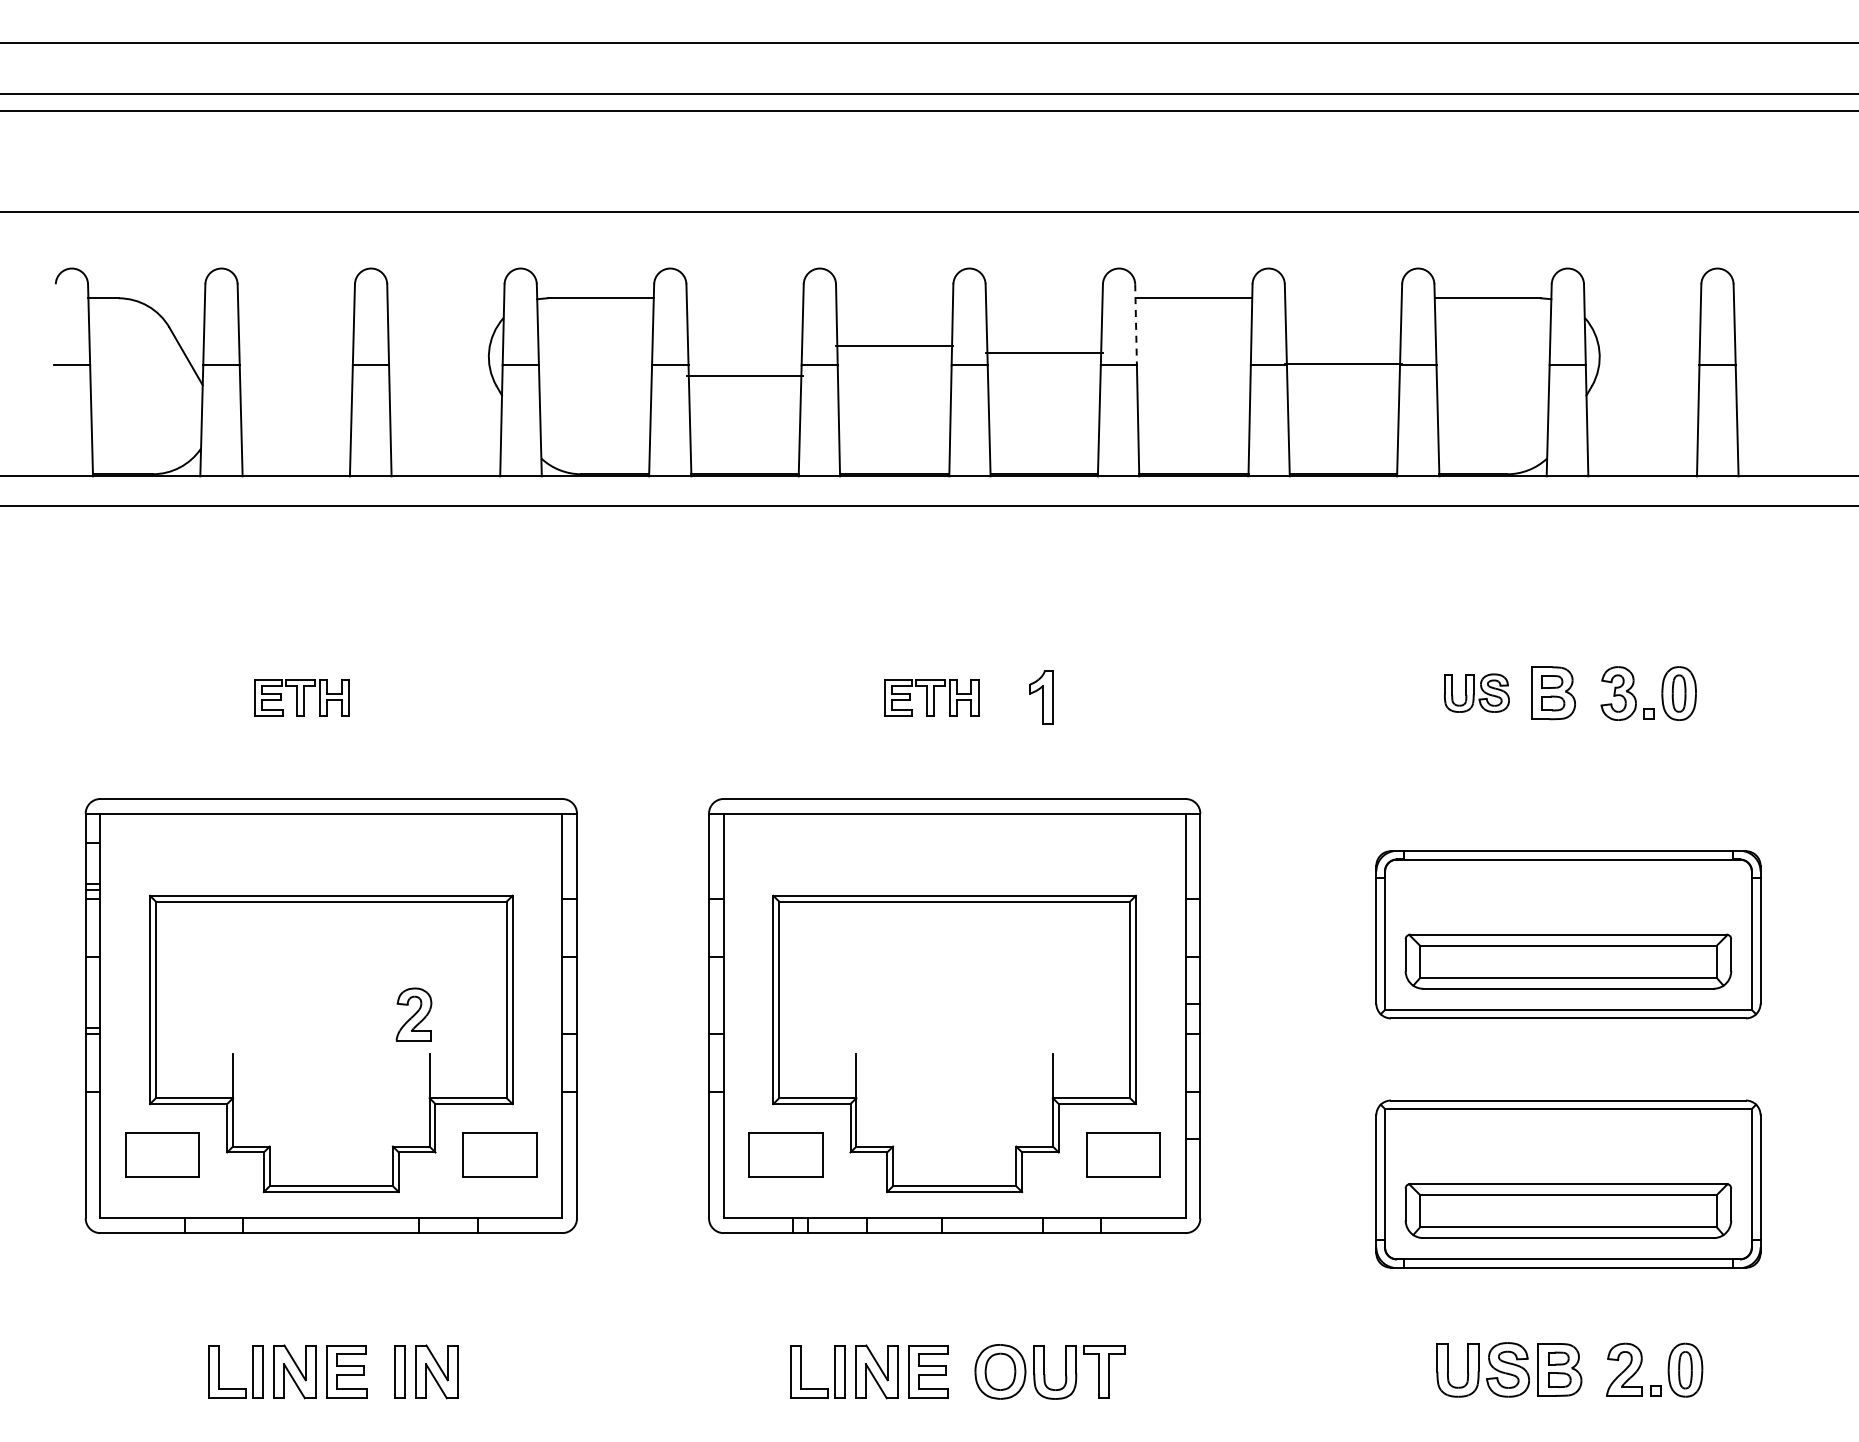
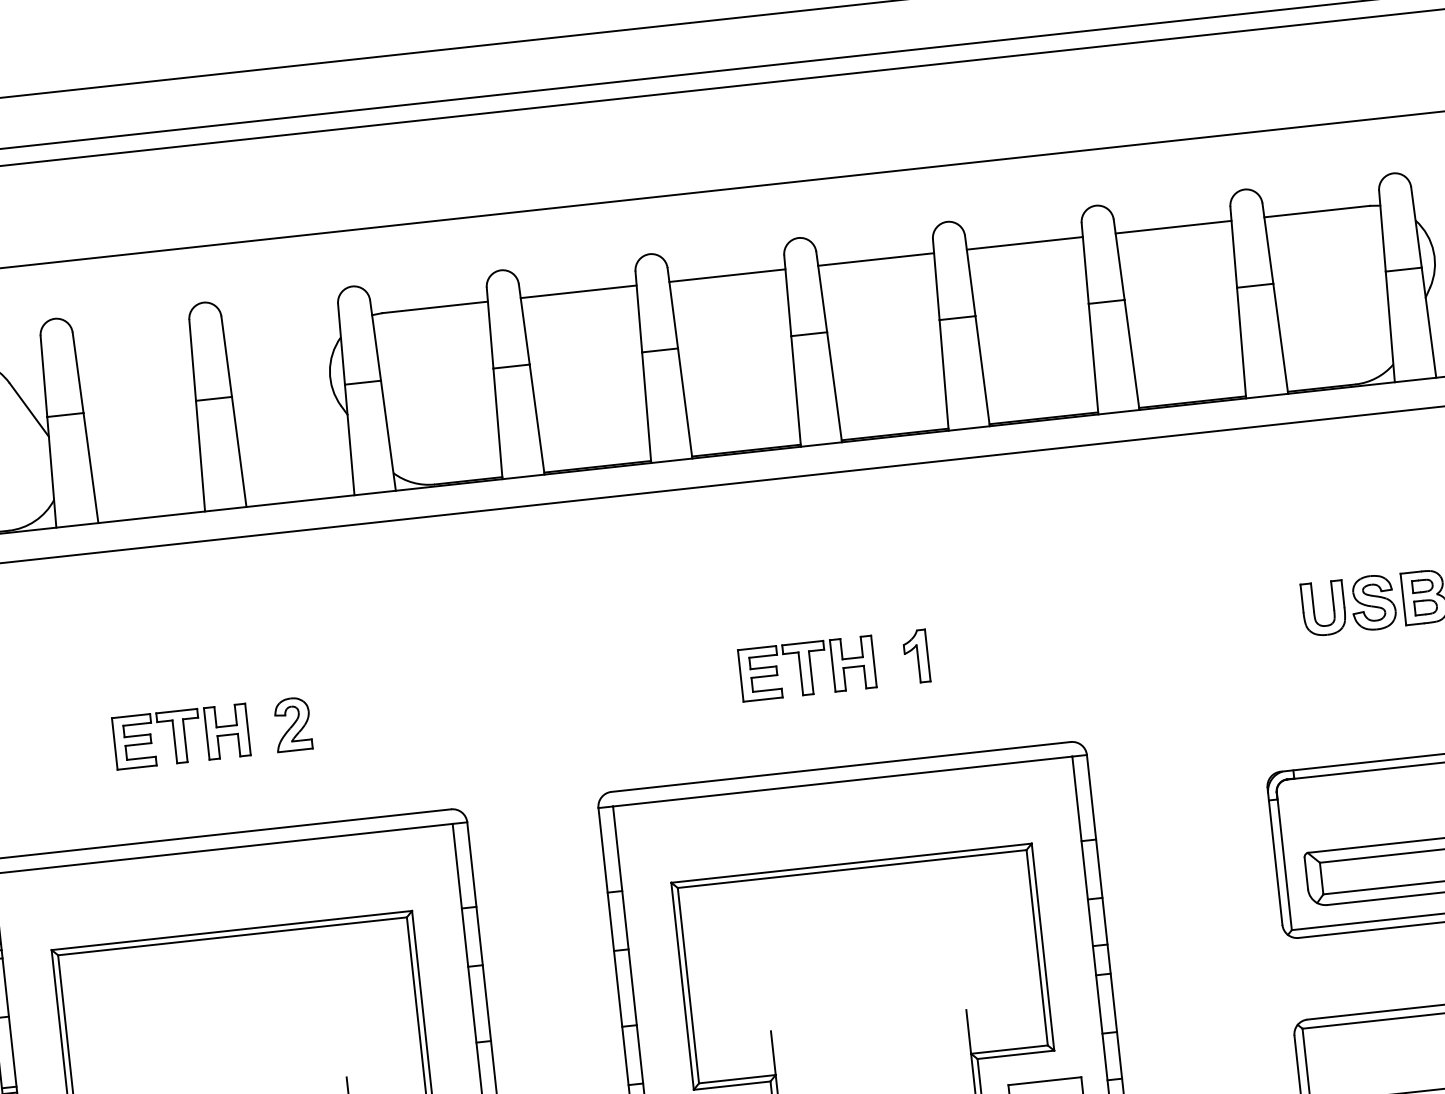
line: (1136, 324) -> (970, 275), dashed -> solid
line: (894, 346) -> (727, 275), moved
line: (1043, 353) -> (875, 259), moved
line: (1343, 364) -> (1173, 227), moved
line: (744, 376) -> (578, 292), moved
part: (1476, 692) -> (1348, 604), size x1.43
part: (301, 697) -> (180, 736), size x1.43
part: (931, 697) -> (807, 668), size x1.43
part: (413, 1014) -> (292, 724), moved

